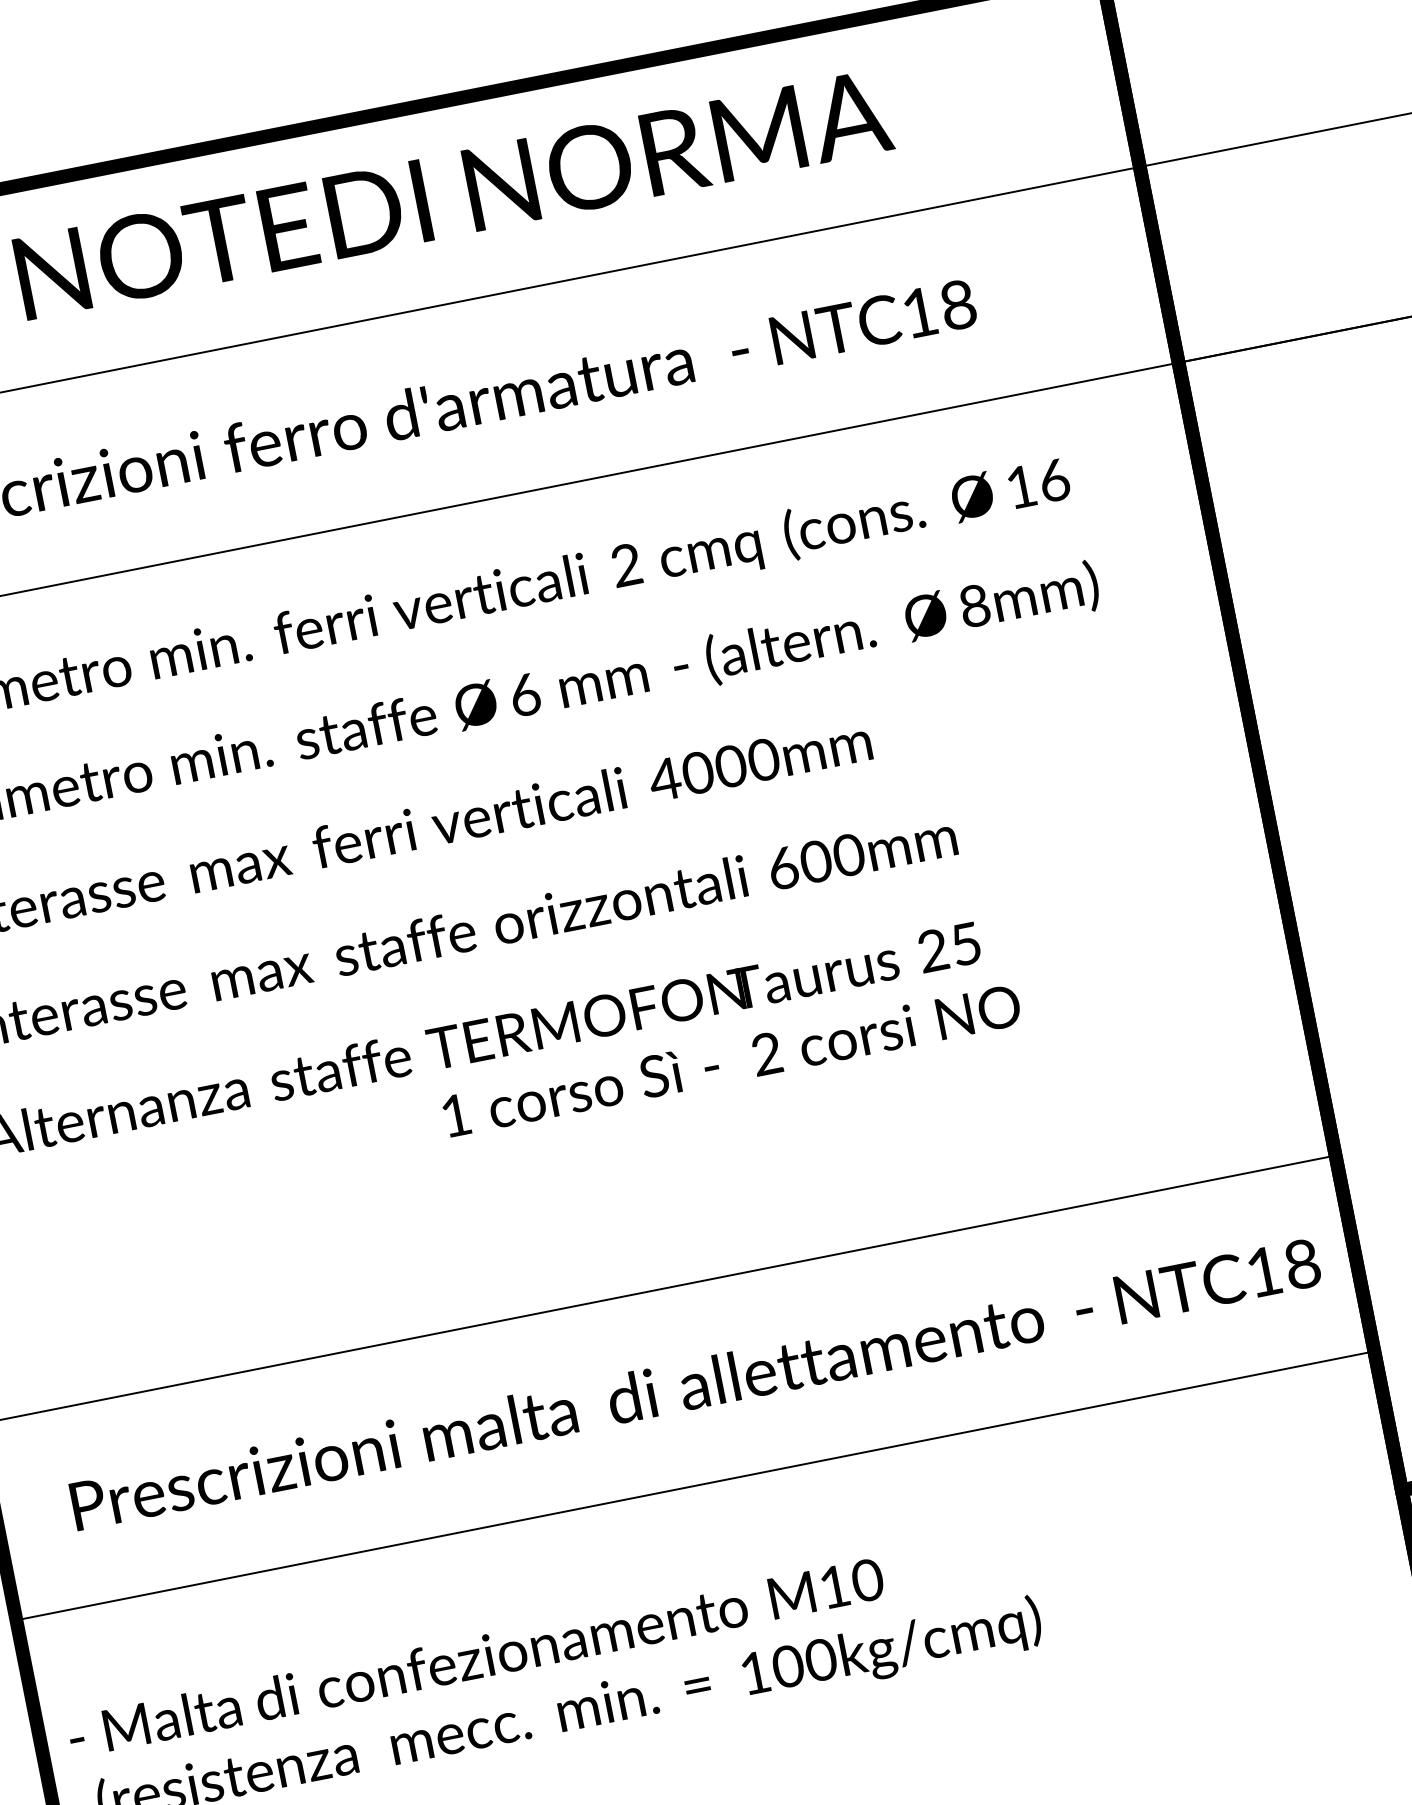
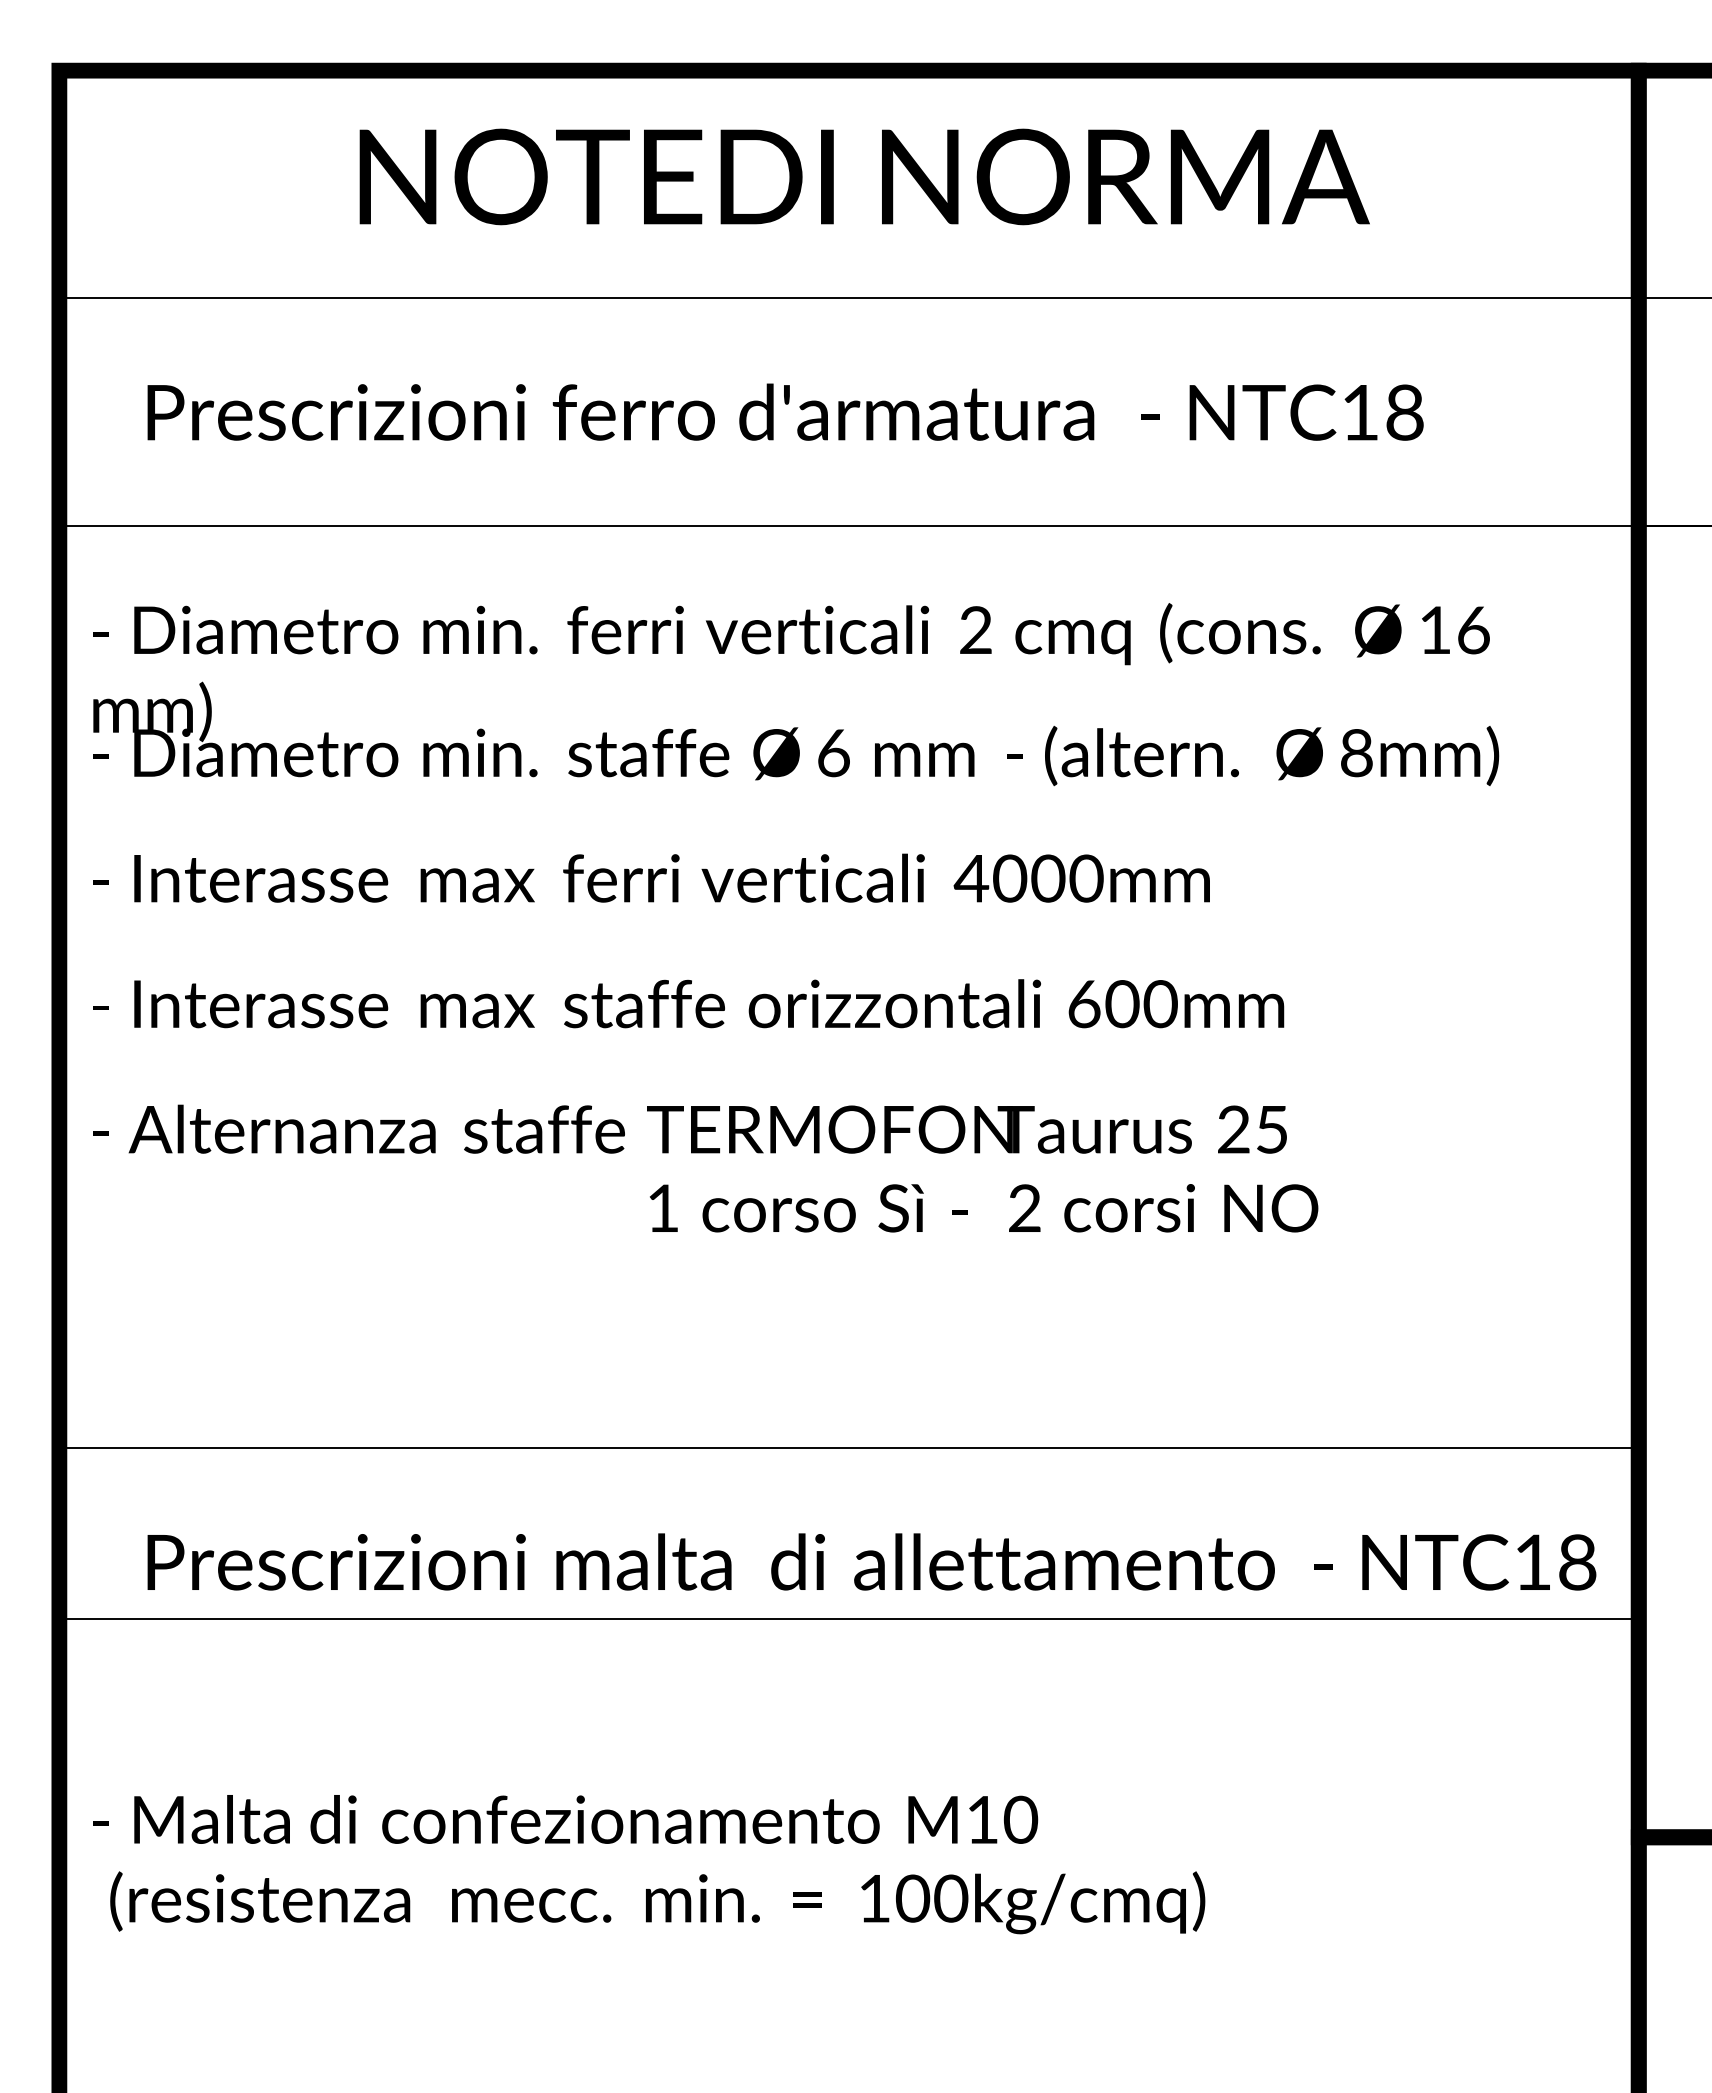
line: (694, 1485) -> (848, 1618), moved

